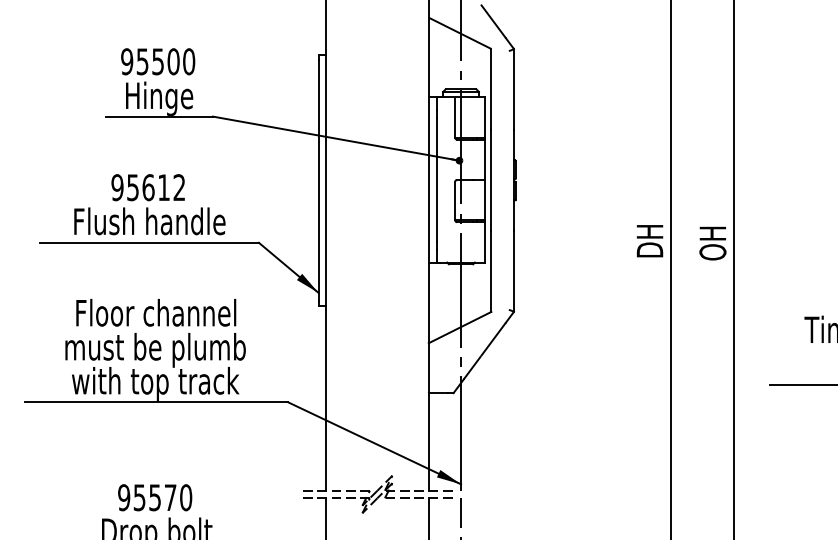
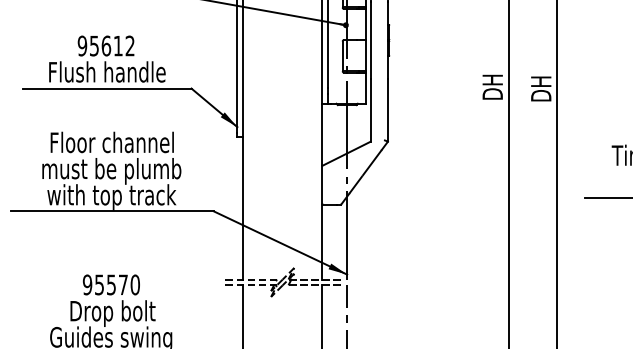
text: (712, 243) -> (540, 89), OH -> DH

